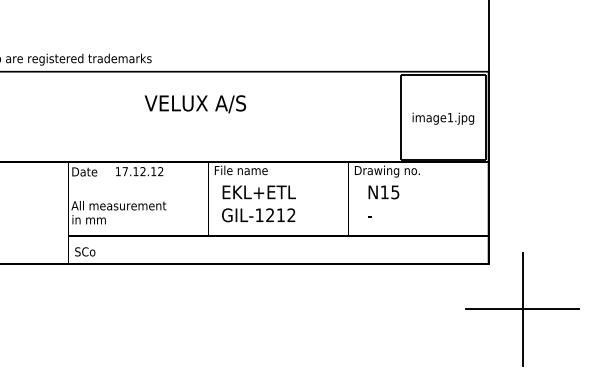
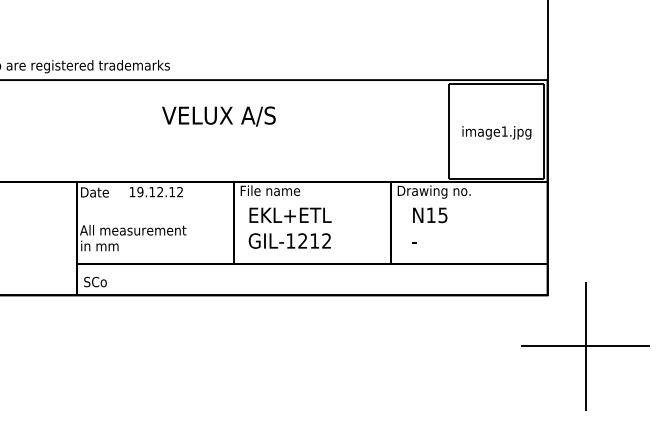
text: (125, 171) -> (140, 191), 17.12.12 -> 19.12.12

